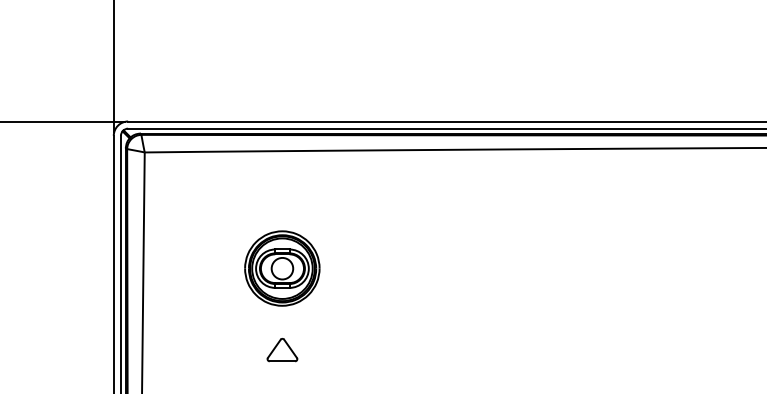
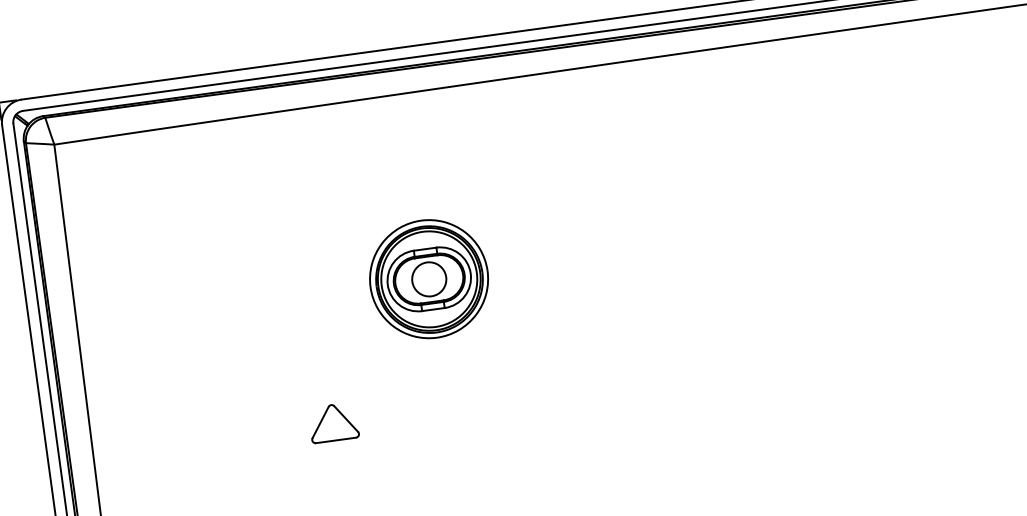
part: (282, 268) -> (429, 279), moved
part: (282, 350) -> (333, 423), moved

